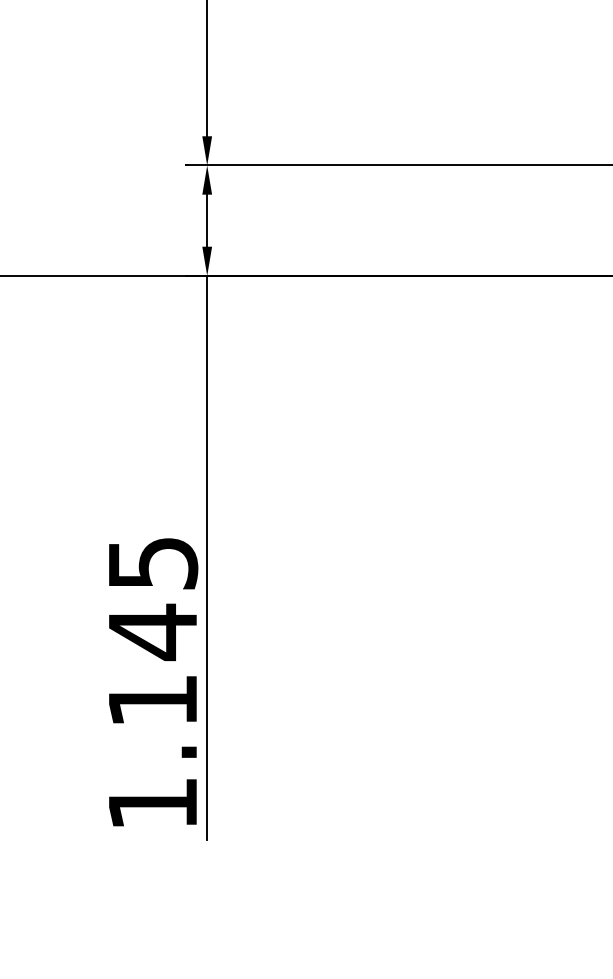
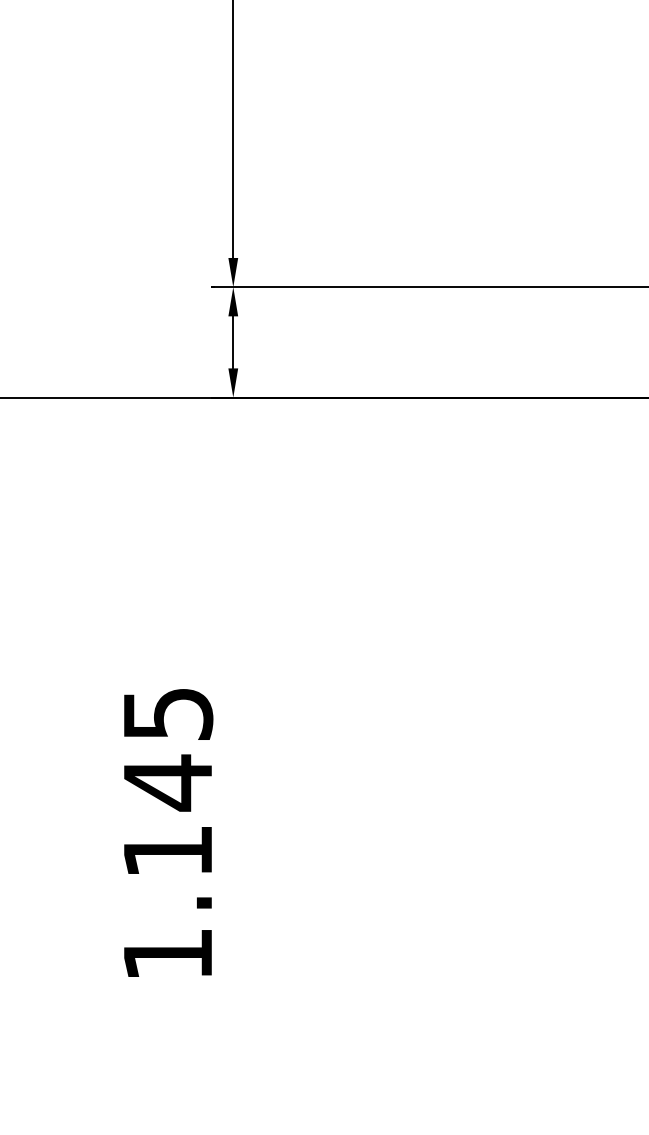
line: (207, 557) -> (233, 679), removed
text: (153, 681) -> (168, 832), moved

